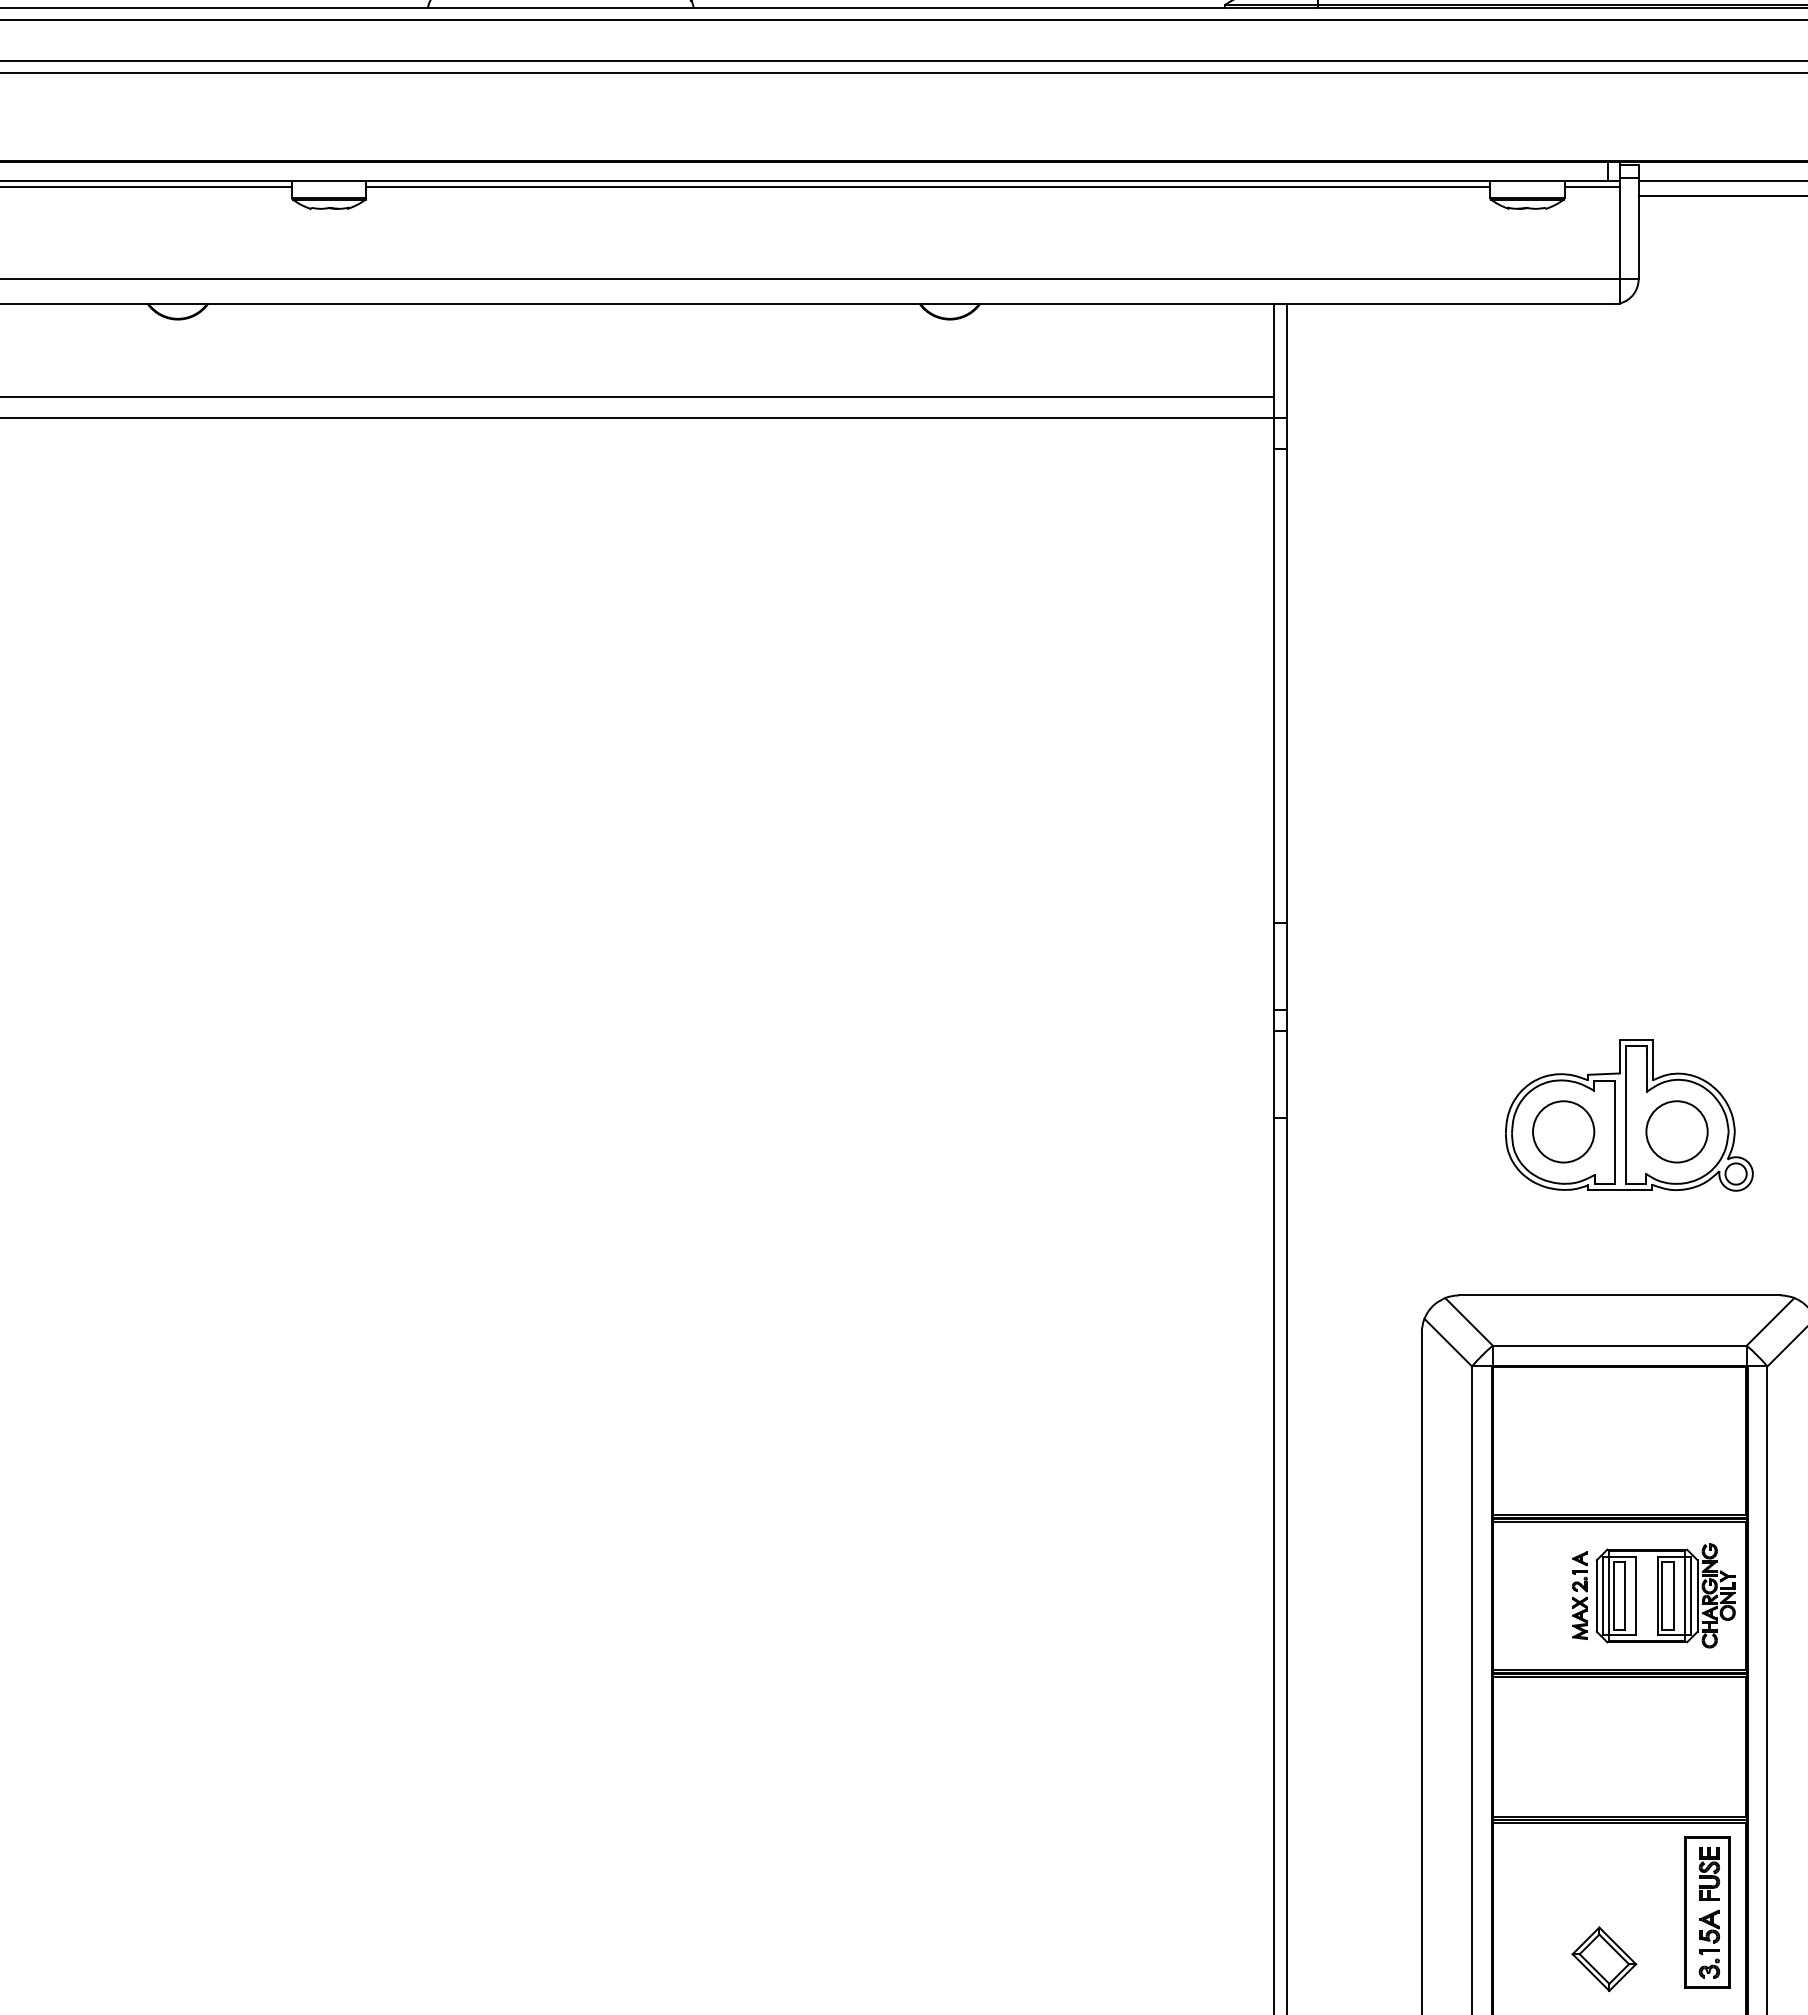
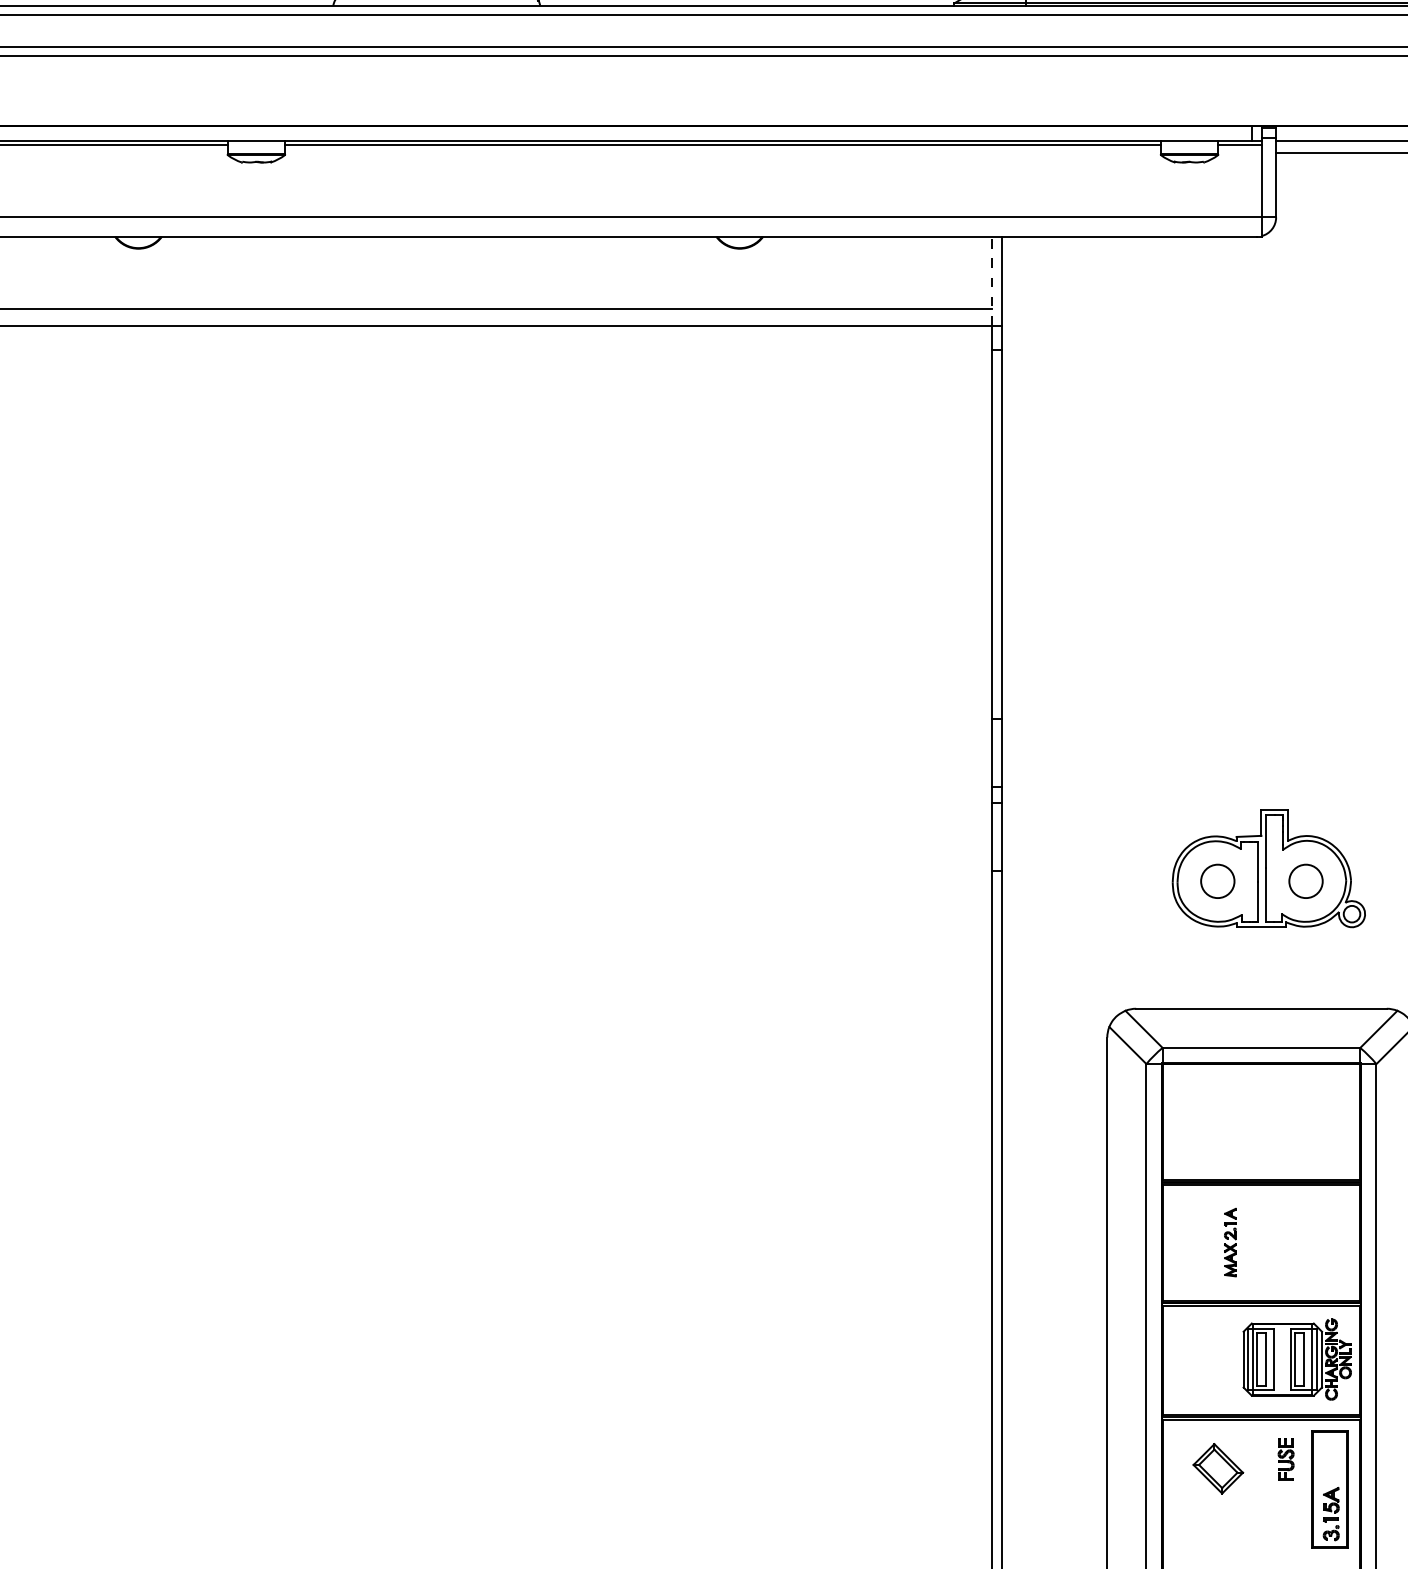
line: (1274, 360) -> (992, 280), solid -> dashed
circle: (1563, 1131) -> (1217, 881), size x0.7
circle: (1676, 1131) -> (1305, 881), size x0.7
part: (1665, 1595) -> (1297, 1359), moved
part: (1709, 1873) -> (1286, 1458), moved
part: (1604, 1959) -> (1218, 1469), moved

